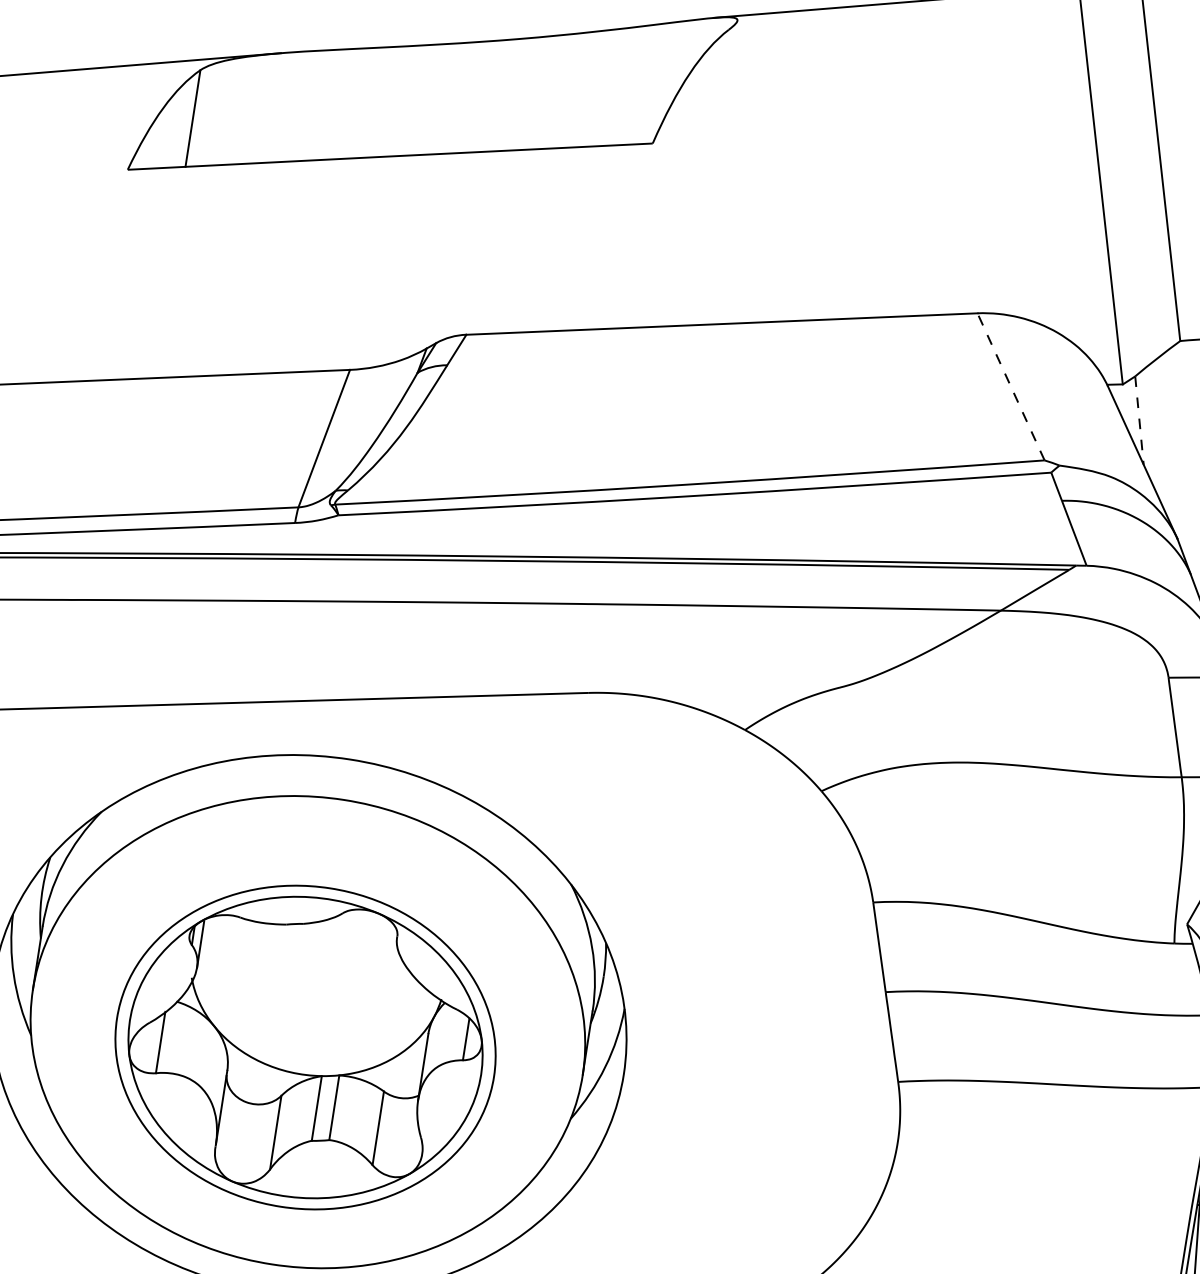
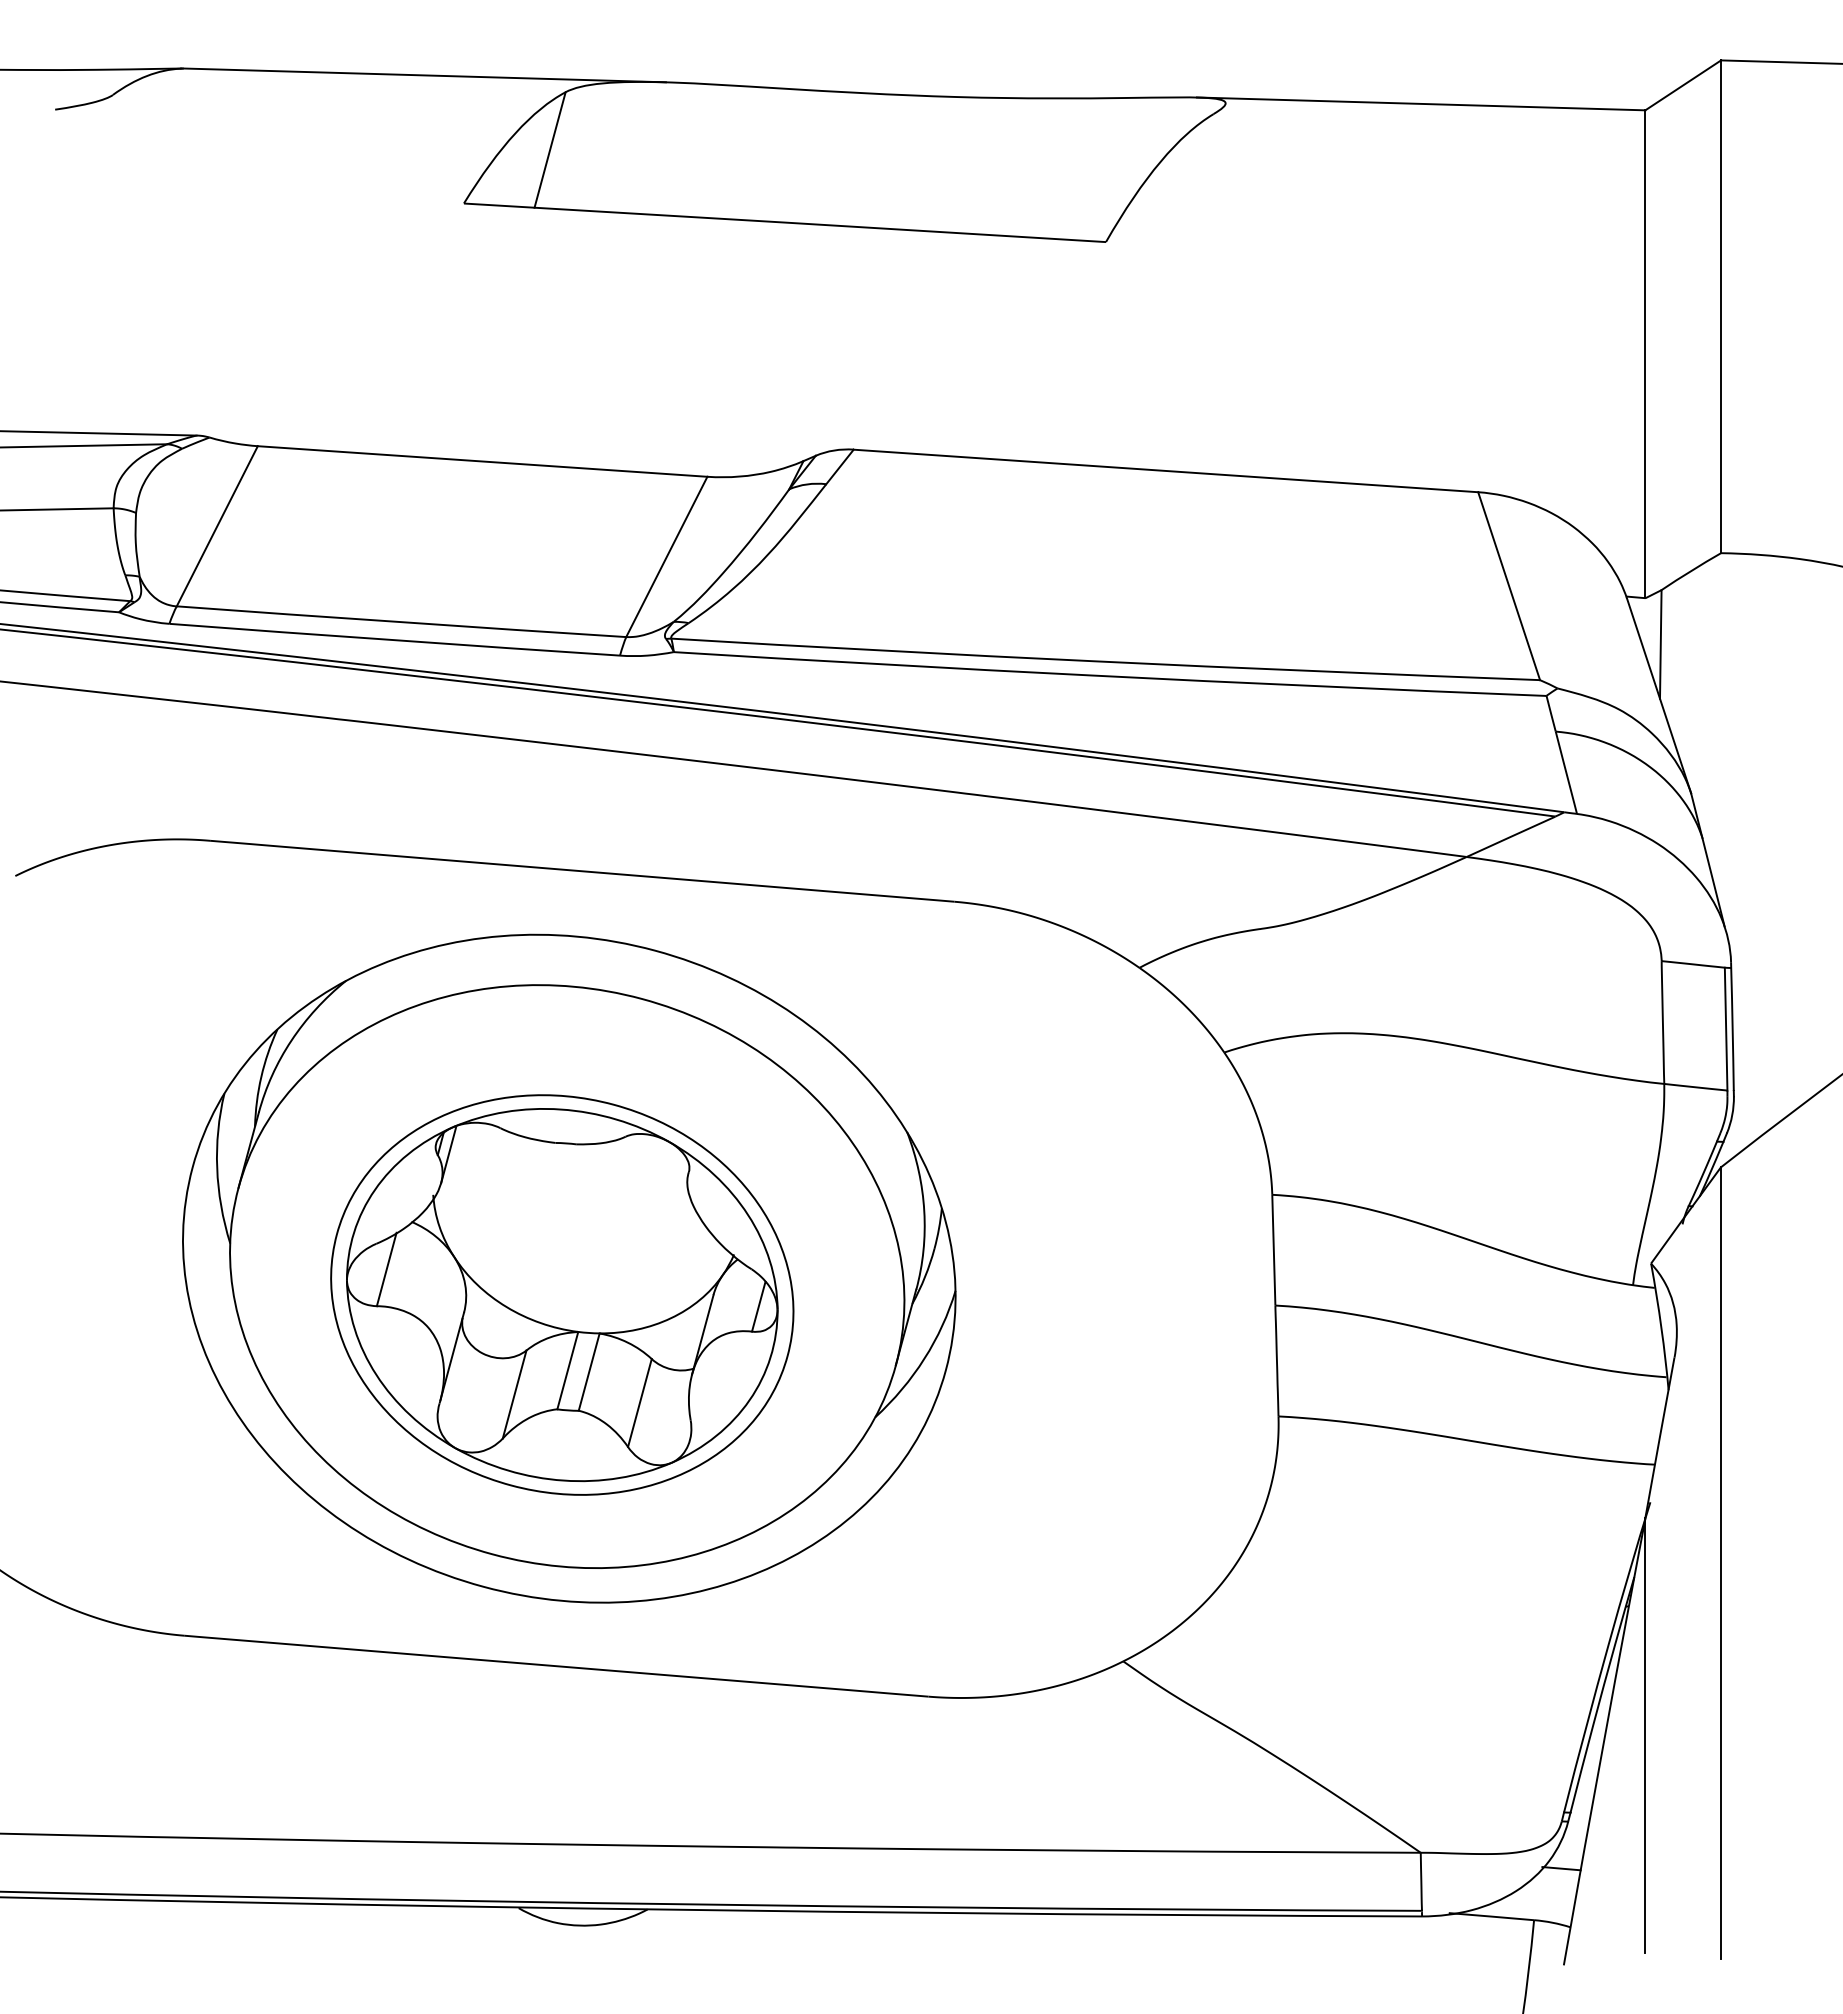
line: (1011, 387) -> (1509, 586), dashed -> solid
line: (1139, 420) -> (1660, 644), dashed -> solid

